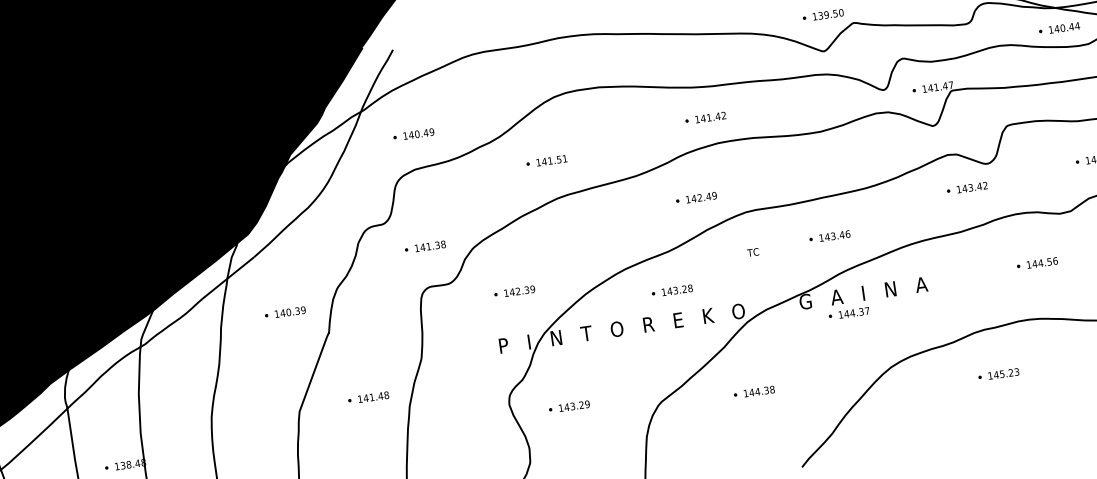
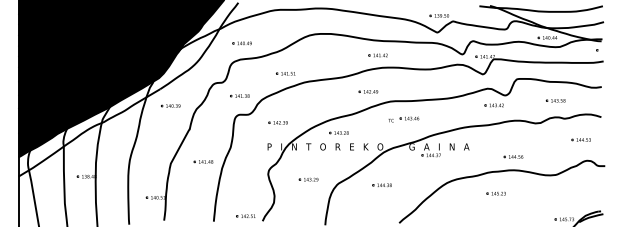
part: (545, 161) -> (285, 73), moved
part: (829, 236) -> (409, 118), moved
part: (1036, 262) -> (513, 156), moved
part: (670, 290) -> (338, 132), moved
line: (284, 311) -> (170, 105), moved
part: (568, 406) -> (308, 179), moved

